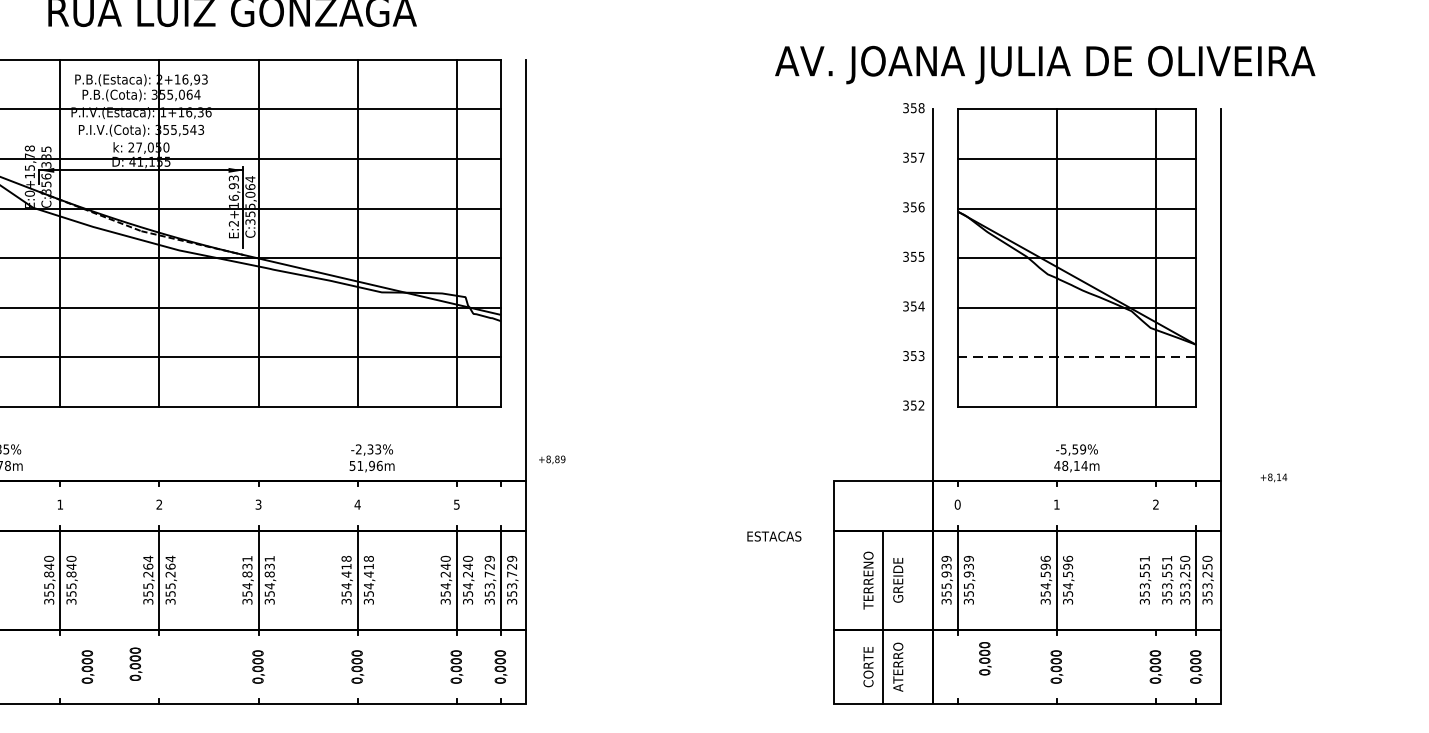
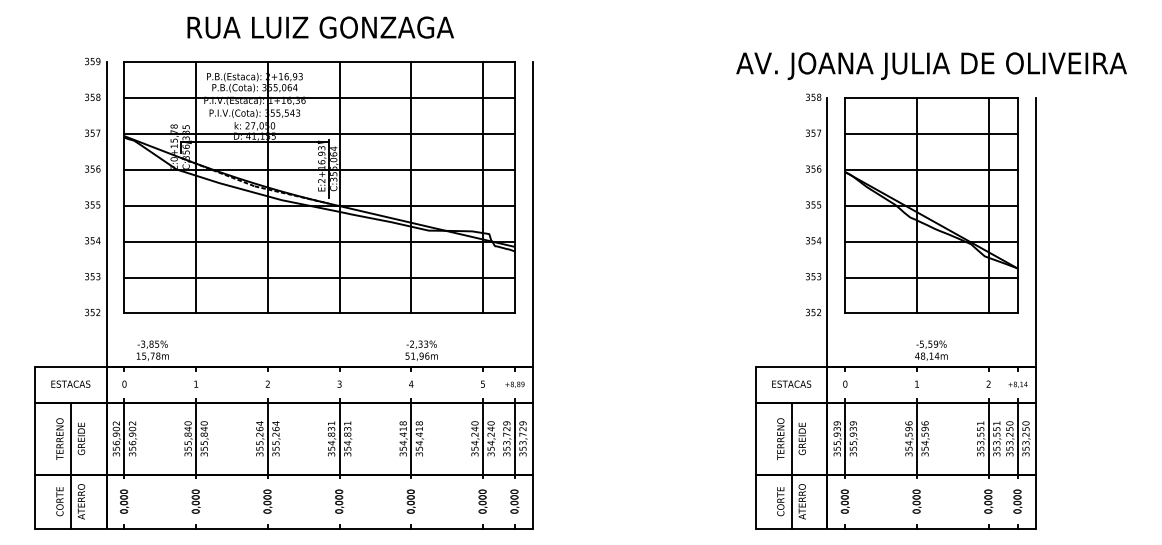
text: (1045, 64) -> (931, 65), moved
line: (1078, 357) -> (932, 277), dashed -> solid
text: (551, 459) -> (514, 384), moved
text: (1273, 477) -> (1017, 384), moved
text: (774, 535) -> (791, 383), moved
line: (1155, 576) -> (988, 436), added
text: (984, 658) -> (844, 501), moved
text: (135, 664) -> (267, 501), moved
text: (87, 666) -> (195, 501), moved

